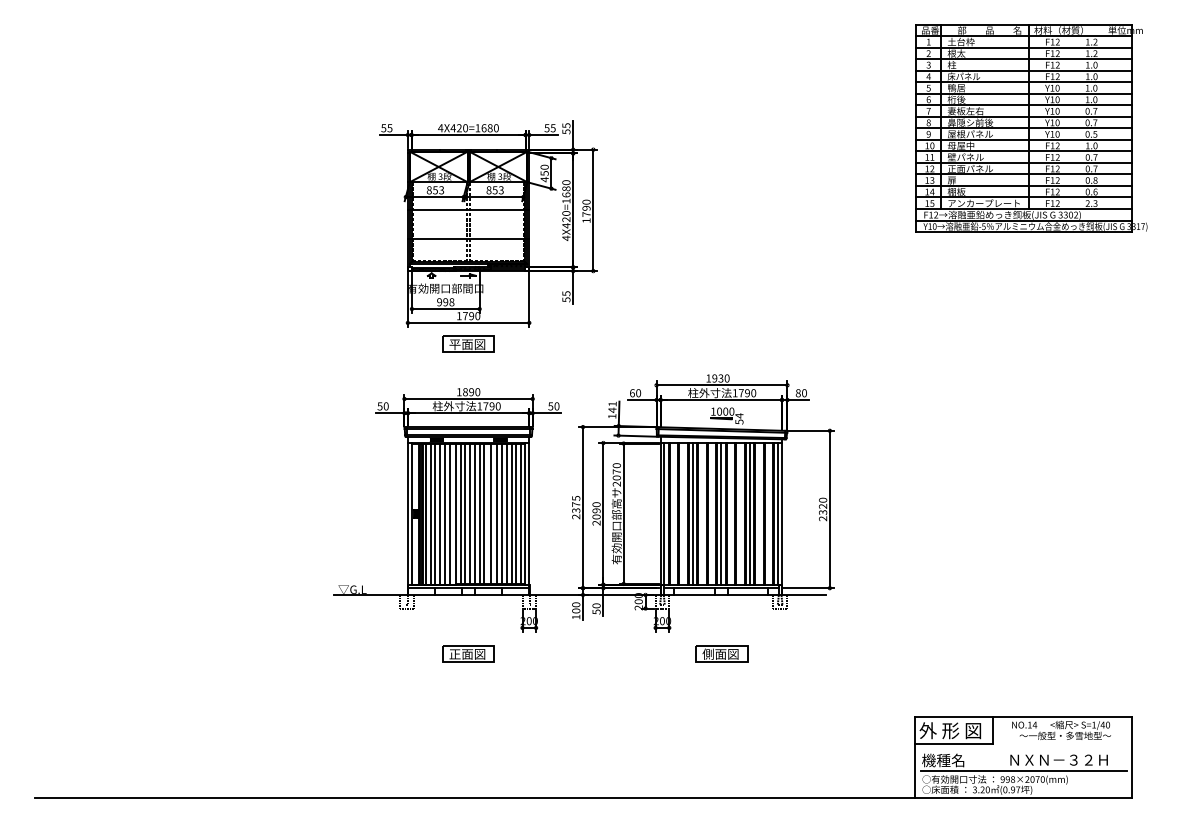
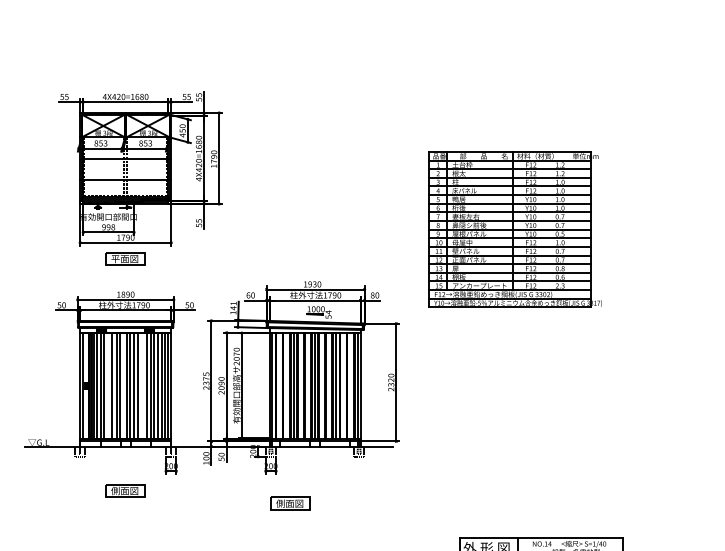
part: (1031, 128) -> (515, 229), moved
line: (444, 513) -> (107, 385), removed
line: (465, 513) -> (123, 385), removed
line: (491, 513) -> (142, 385), removed
text: (454, 653) -> (115, 490), 正面図 -> 側面図
part: (721, 653) -> (290, 503), moved

